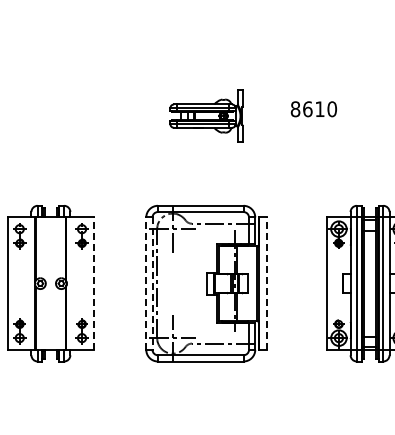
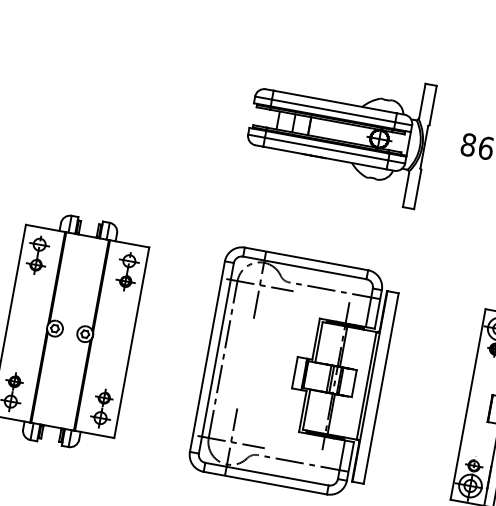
part: (206, 115) -> (338, 130), size x1.67
line: (93, 283) -> (131, 342), dashed -> solid
line: (146, 283) -> (207, 356), dashed -> solid
line: (266, 283) -> (380, 388), dashed -> solid
line: (152, 284) -> (216, 359), dashed -> solid

